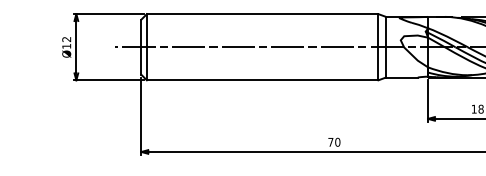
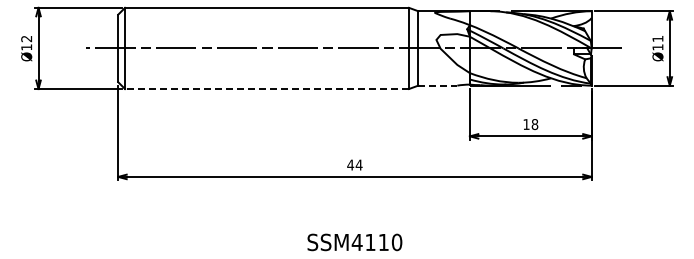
line: (402, 77) -> (438, 85), solid -> dashed
line: (262, 80) -> (266, 89), solid -> dashed
text: (333, 141) -> (354, 164), 70 -> 44

